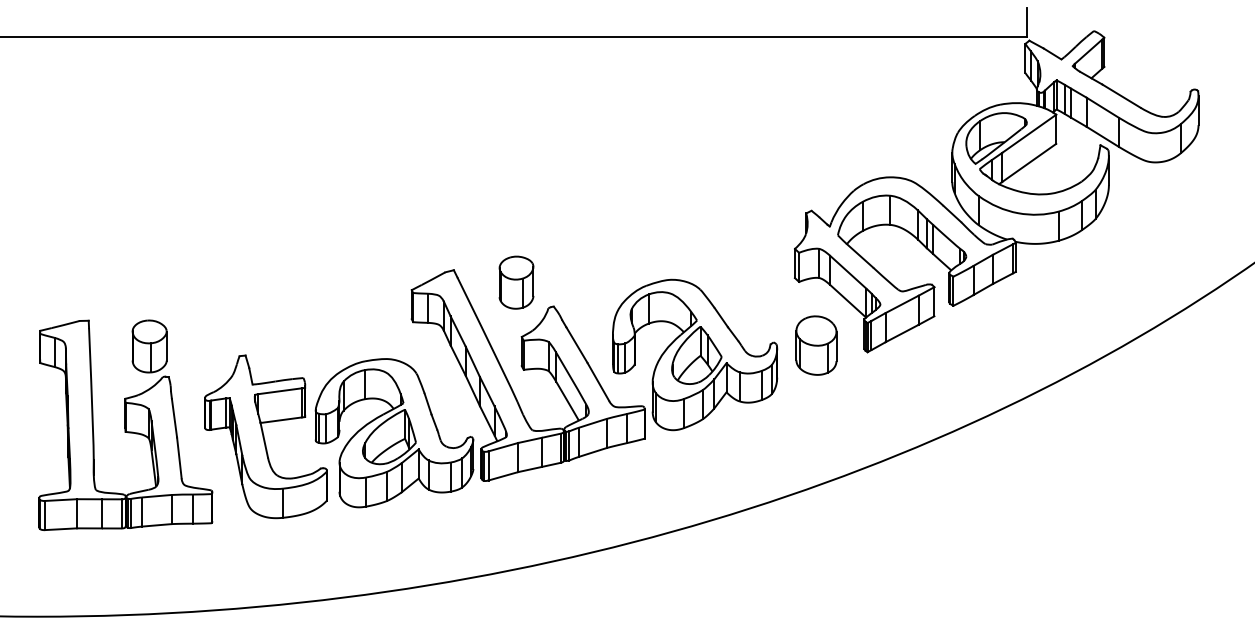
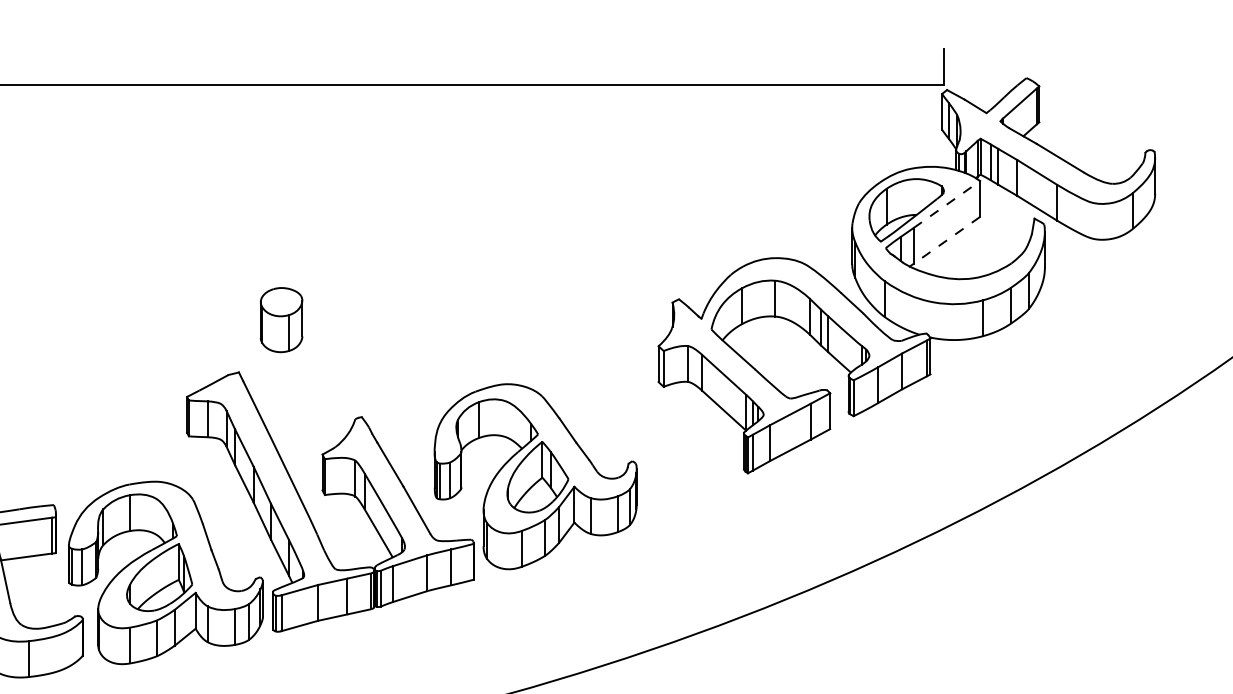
line: (1029, 133) -> (947, 204), solid -> dashed
line: (1028, 163) -> (945, 241), solid -> dashed
part: (516, 282) -> (281, 319), moved
part: (816, 345) -> (685, 465), removed

